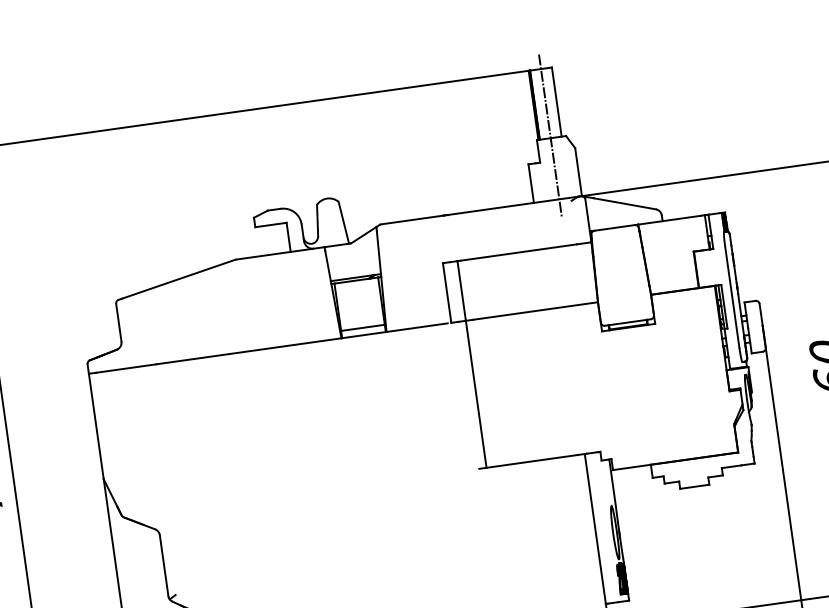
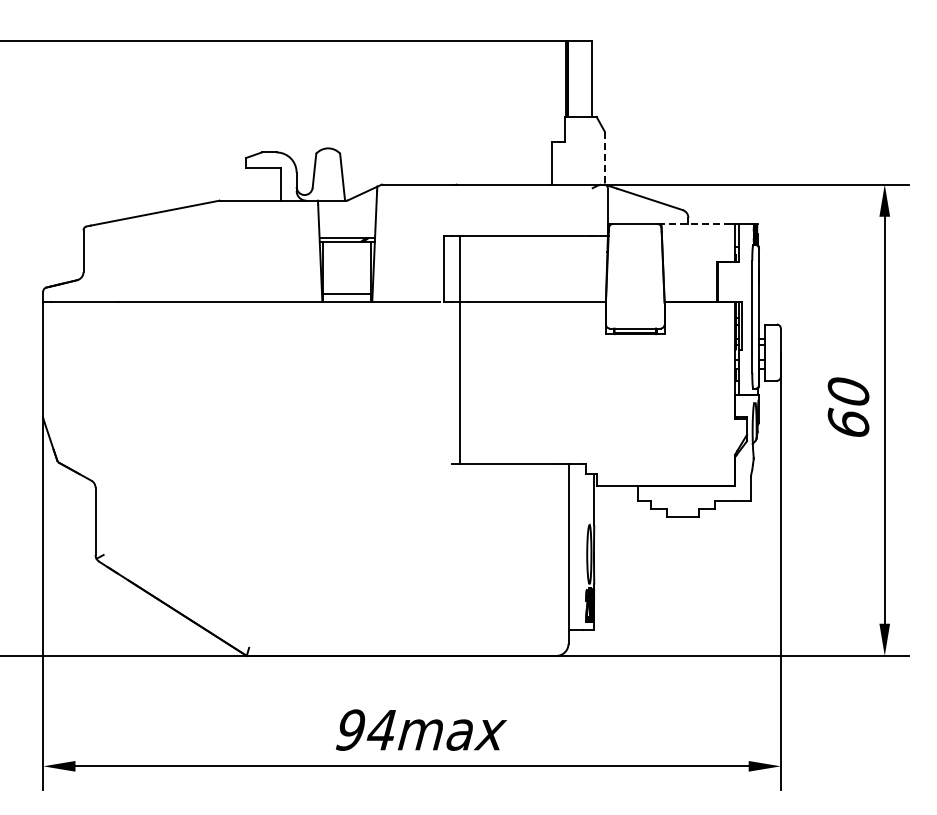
line: (550, 135) -> (579, 114), removed
line: (578, 172) -> (604, 158), solid -> dashed
line: (670, 220) -> (696, 224), solid -> dashed

